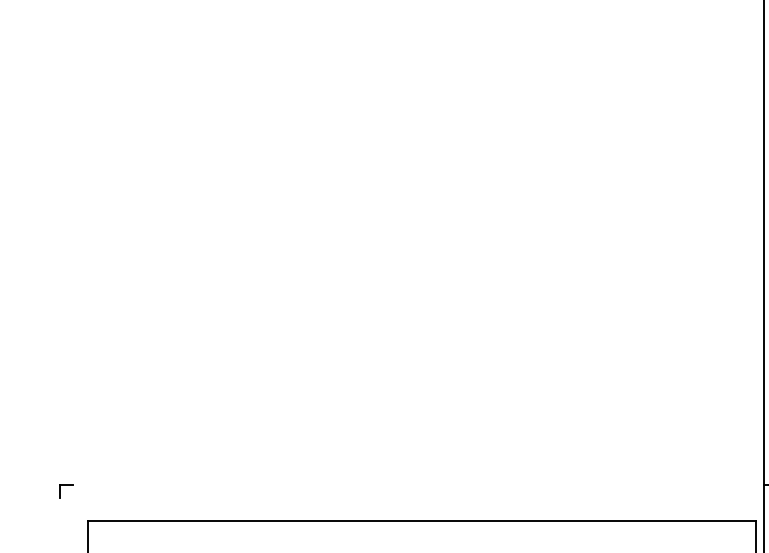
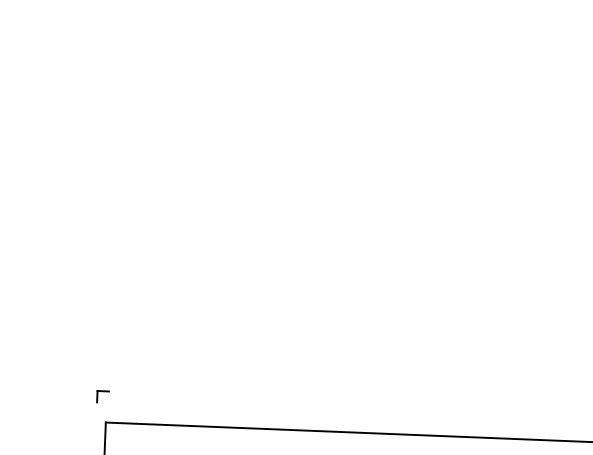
part: (66, 491) -> (103, 396), moved

